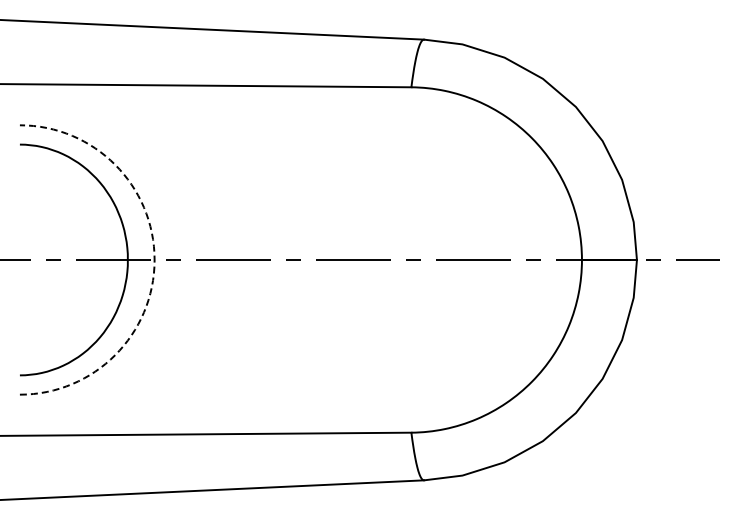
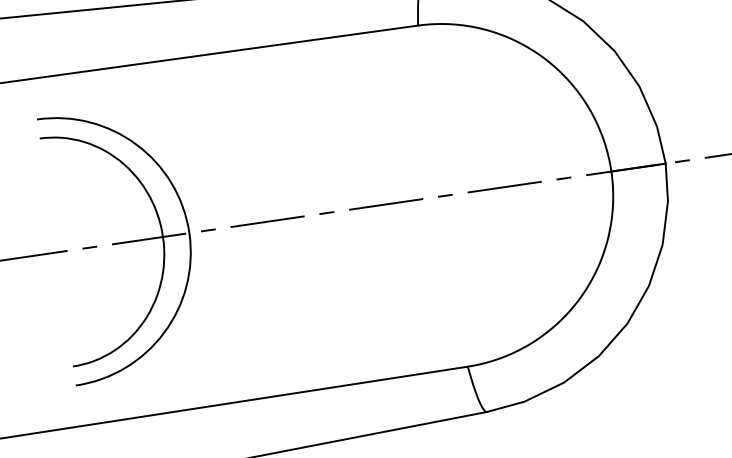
arc: (154, 259) -> (189, 232), dashed -> solid

